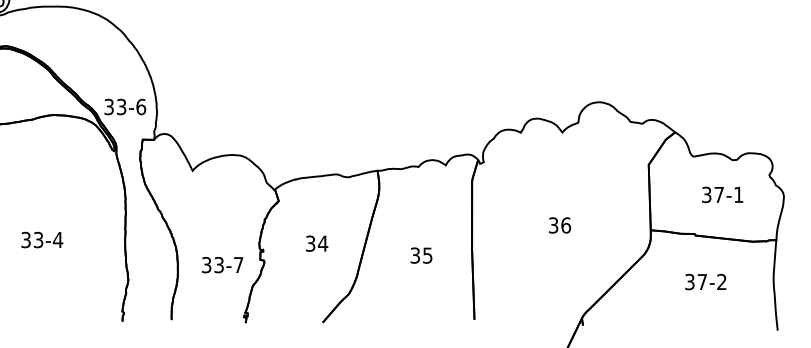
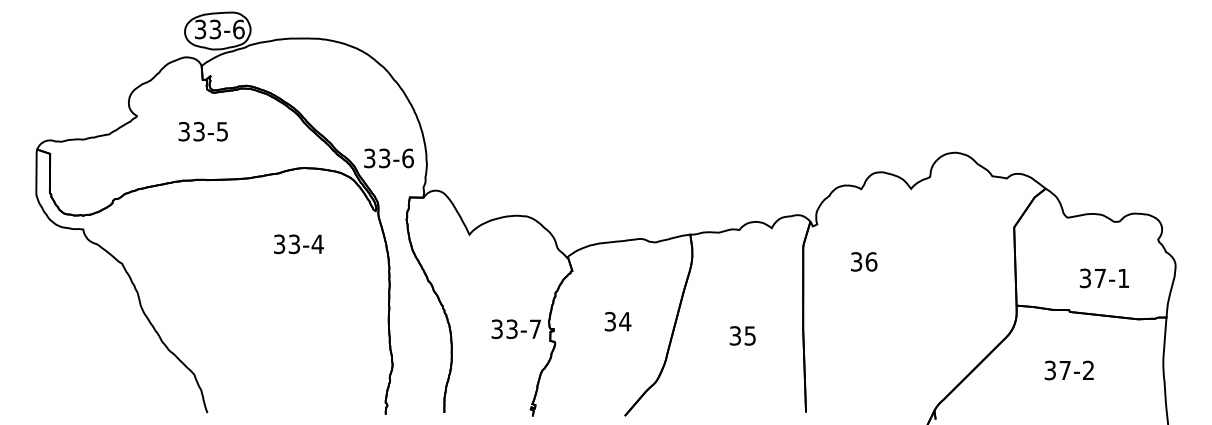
text: (721, 194) -> (1103, 278), moved
text: (560, 225) -> (864, 261), moved
text: (41, 240) -> (298, 244), moved
text: (221, 264) -> (515, 328), moved
text: (705, 282) -> (1068, 370), moved

